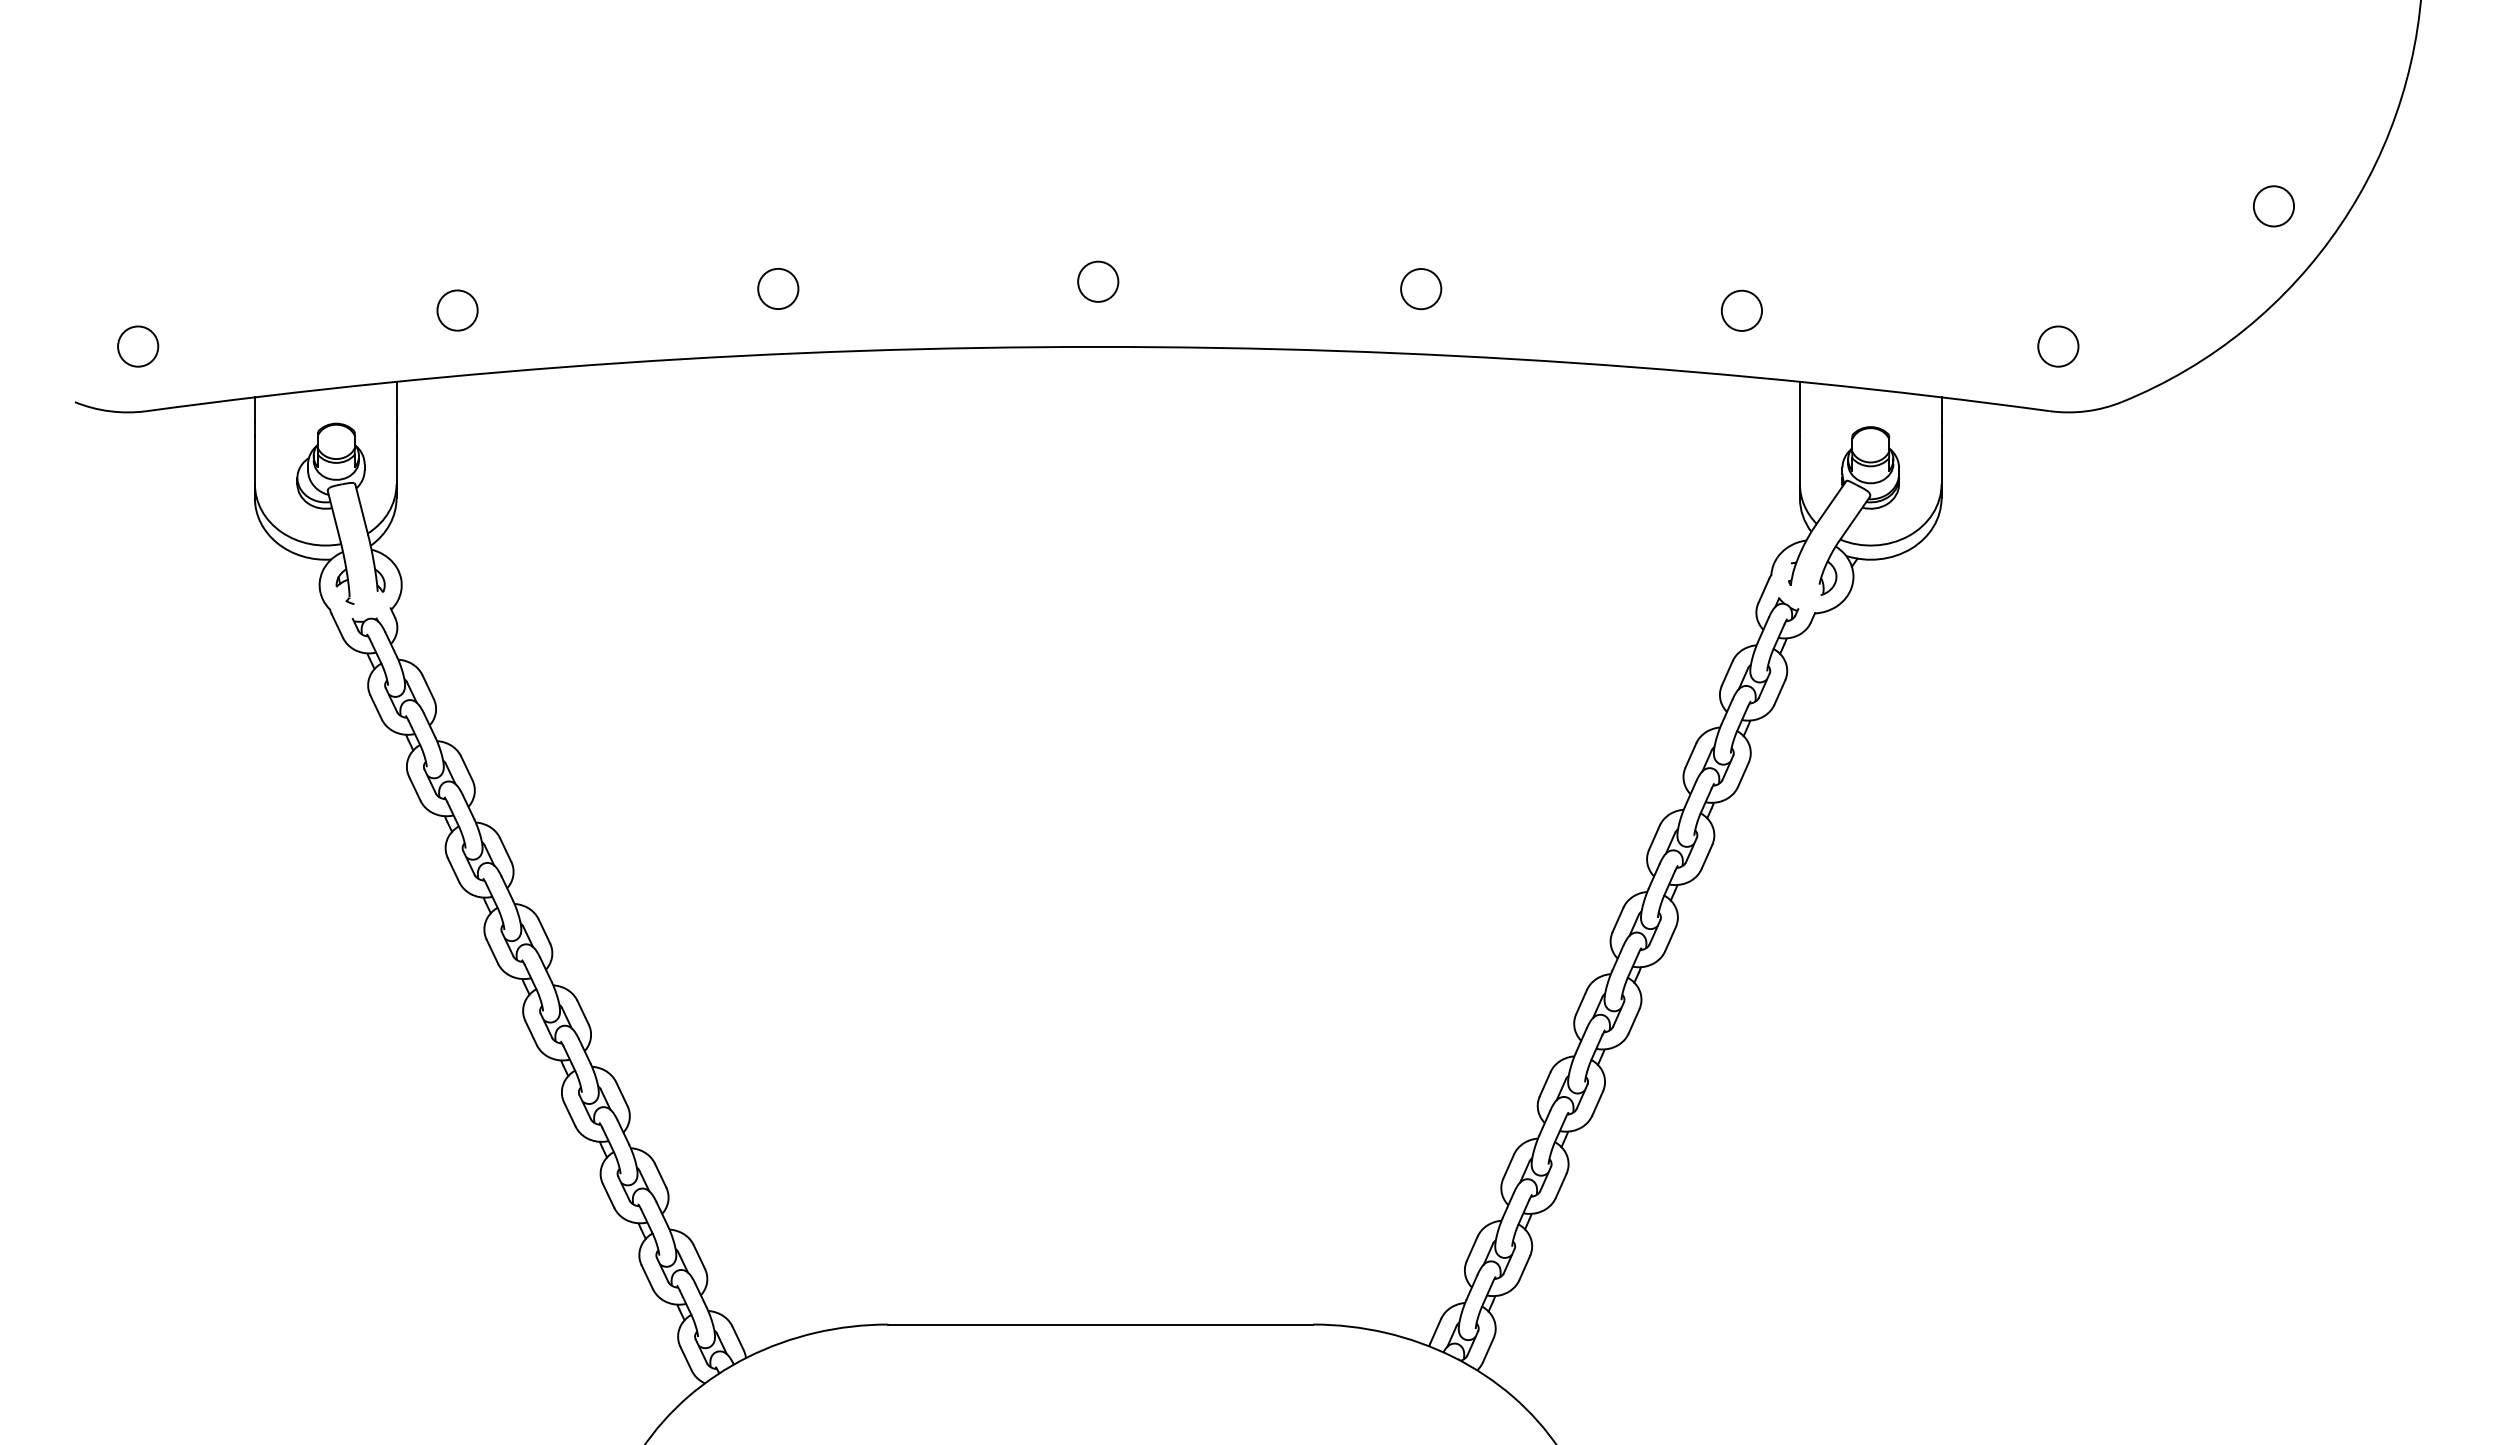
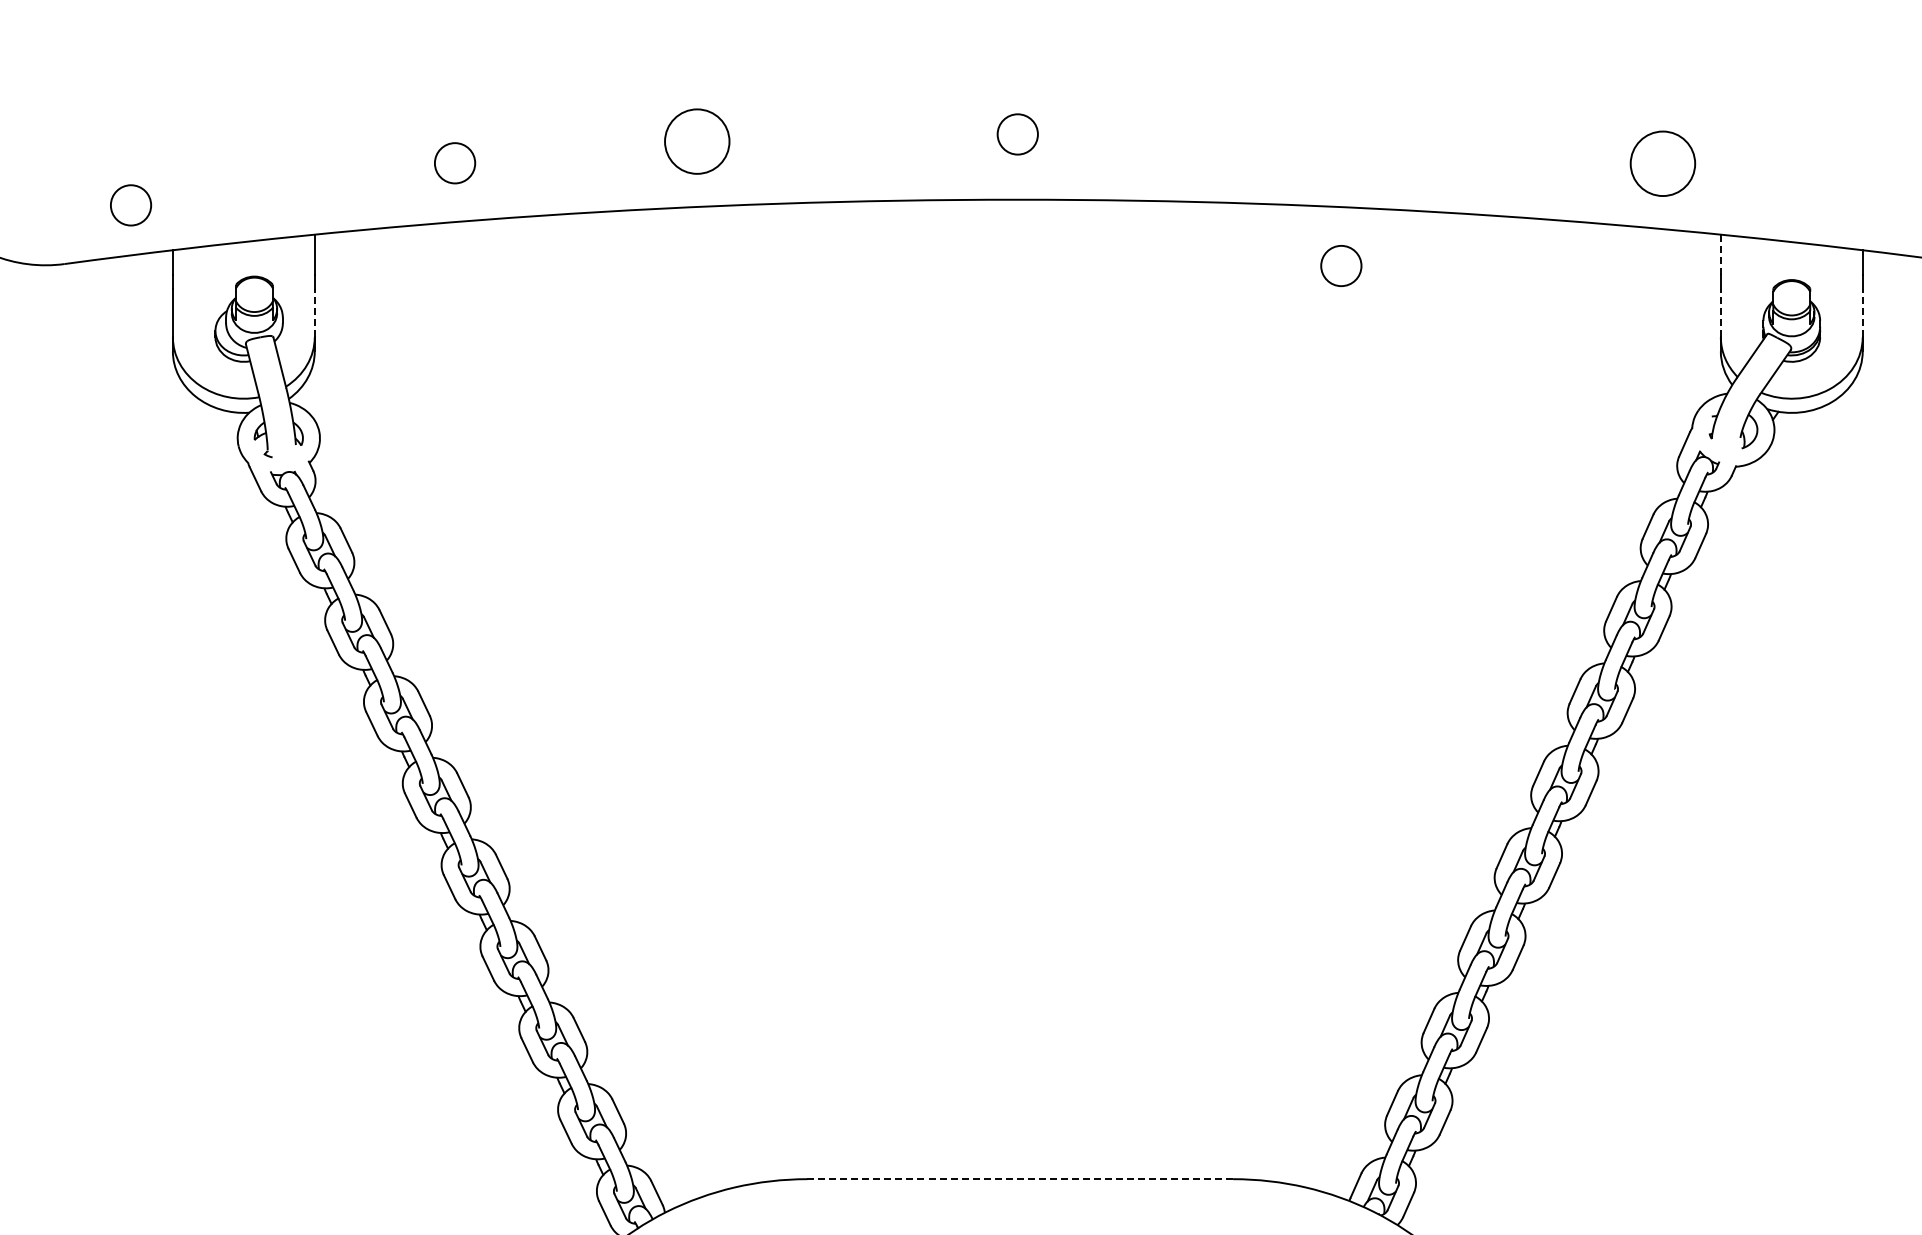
circle: (778, 288) -> (697, 141), size x1.6
circle: (1421, 289) -> (1341, 266), moved
circle: (457, 310) -> (454, 163), moved
circle: (1741, 310) -> (1662, 163), size x1.6
circle: (138, 346) -> (131, 205), moved
line: (1799, 401) -> (1720, 254), solid -> dashed
line: (396, 459) -> (314, 312), solid -> dashed
line: (1799, 459) -> (1720, 312), solid -> dashed
line: (1941, 459) -> (1862, 312), solid -> dashed
line: (1100, 1324) -> (1020, 1179), solid -> dashed

